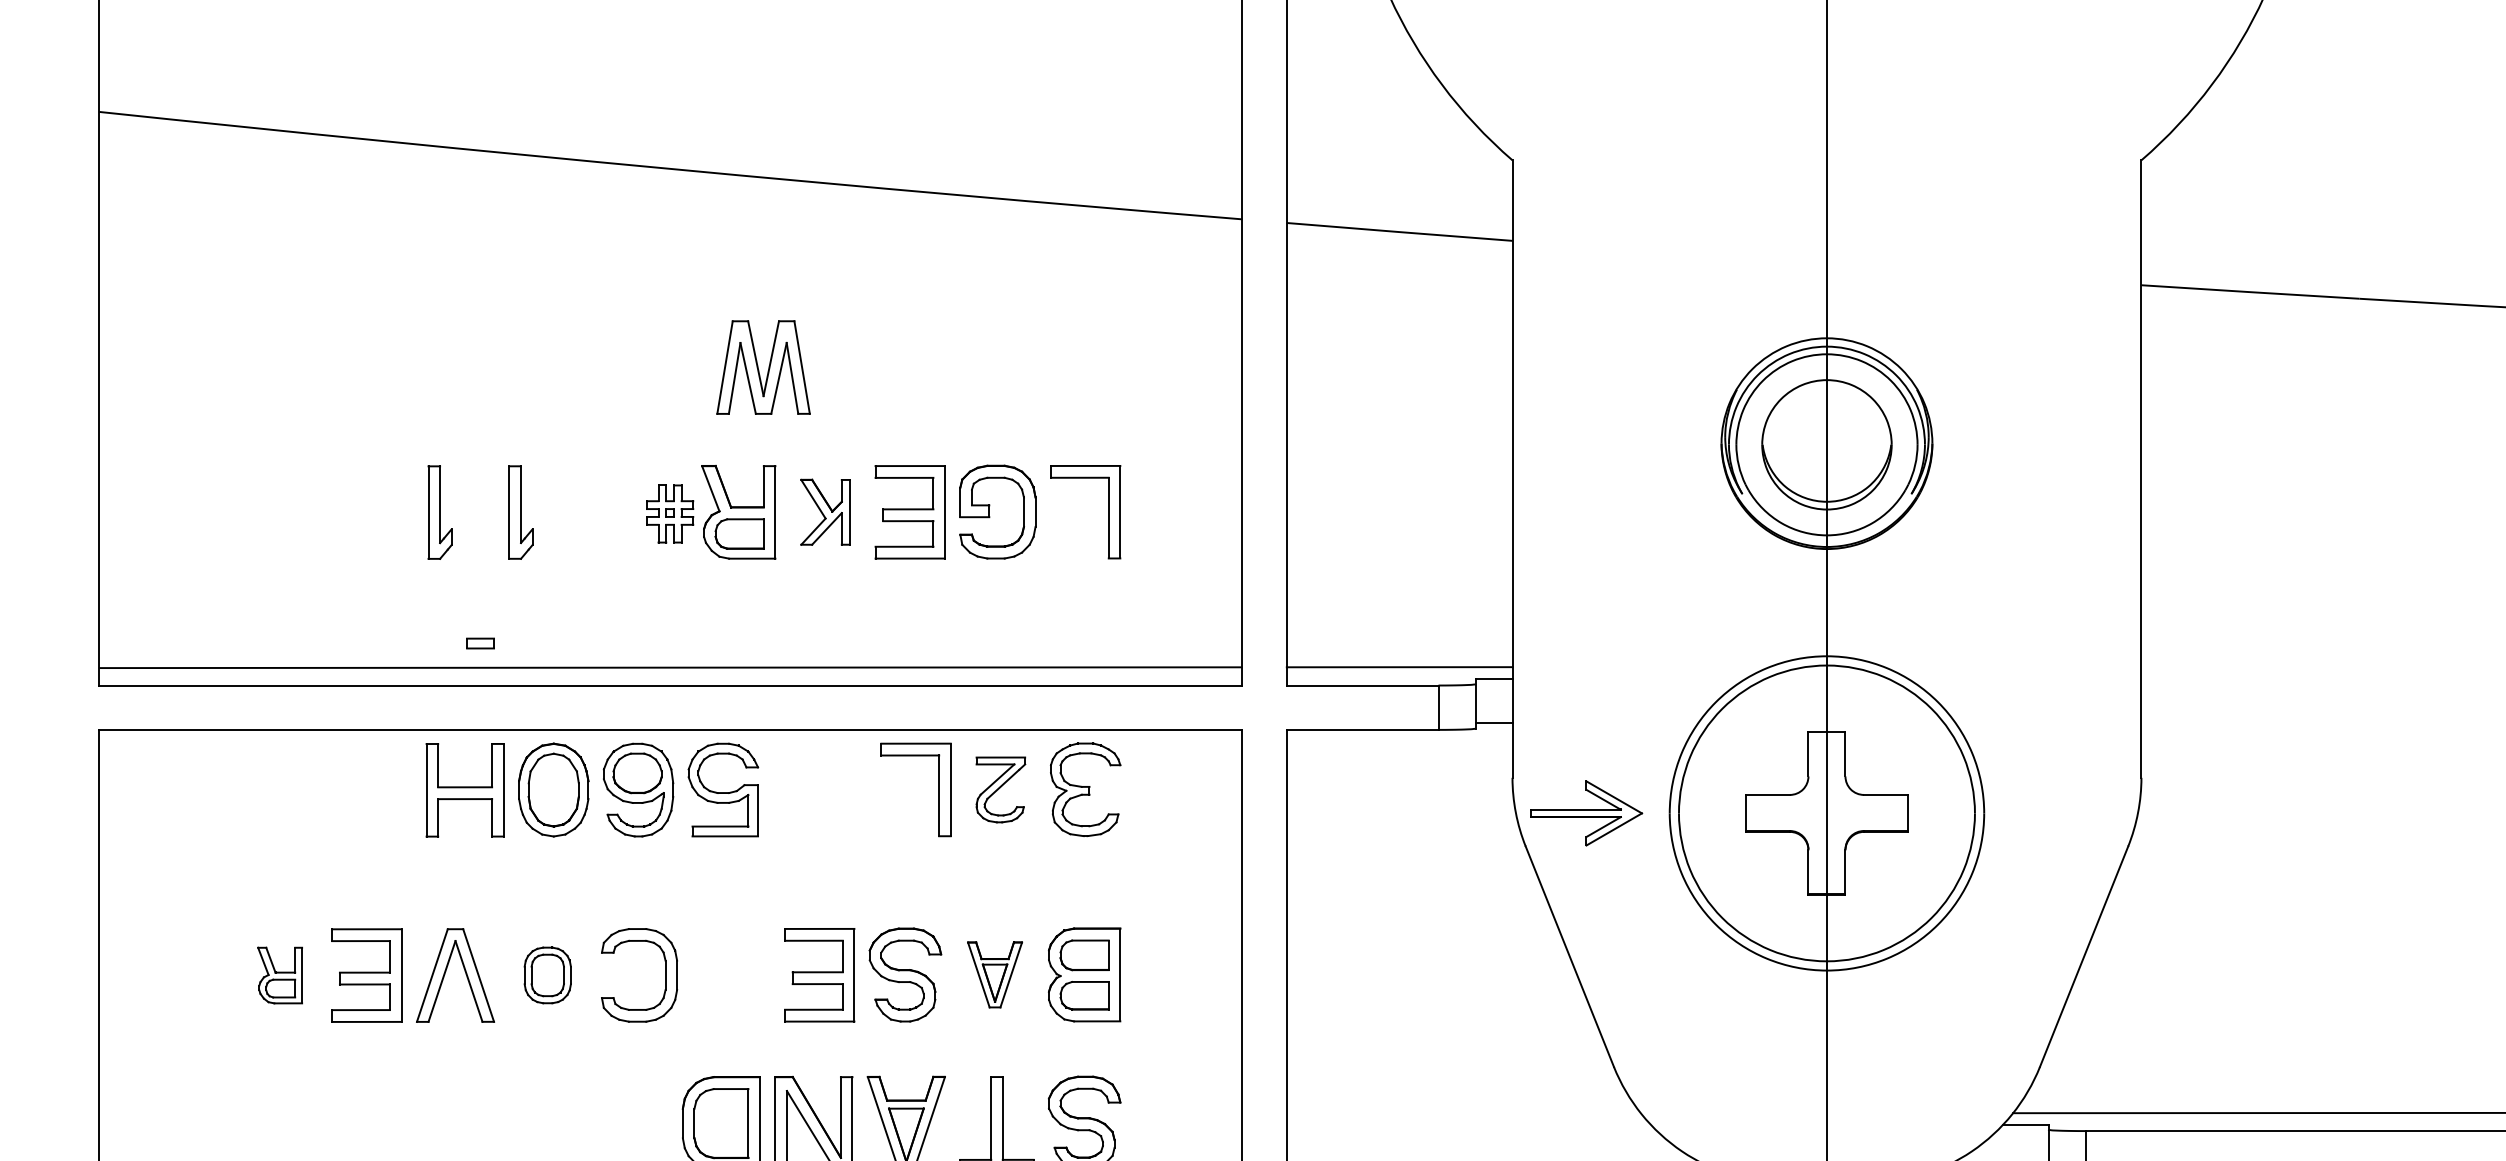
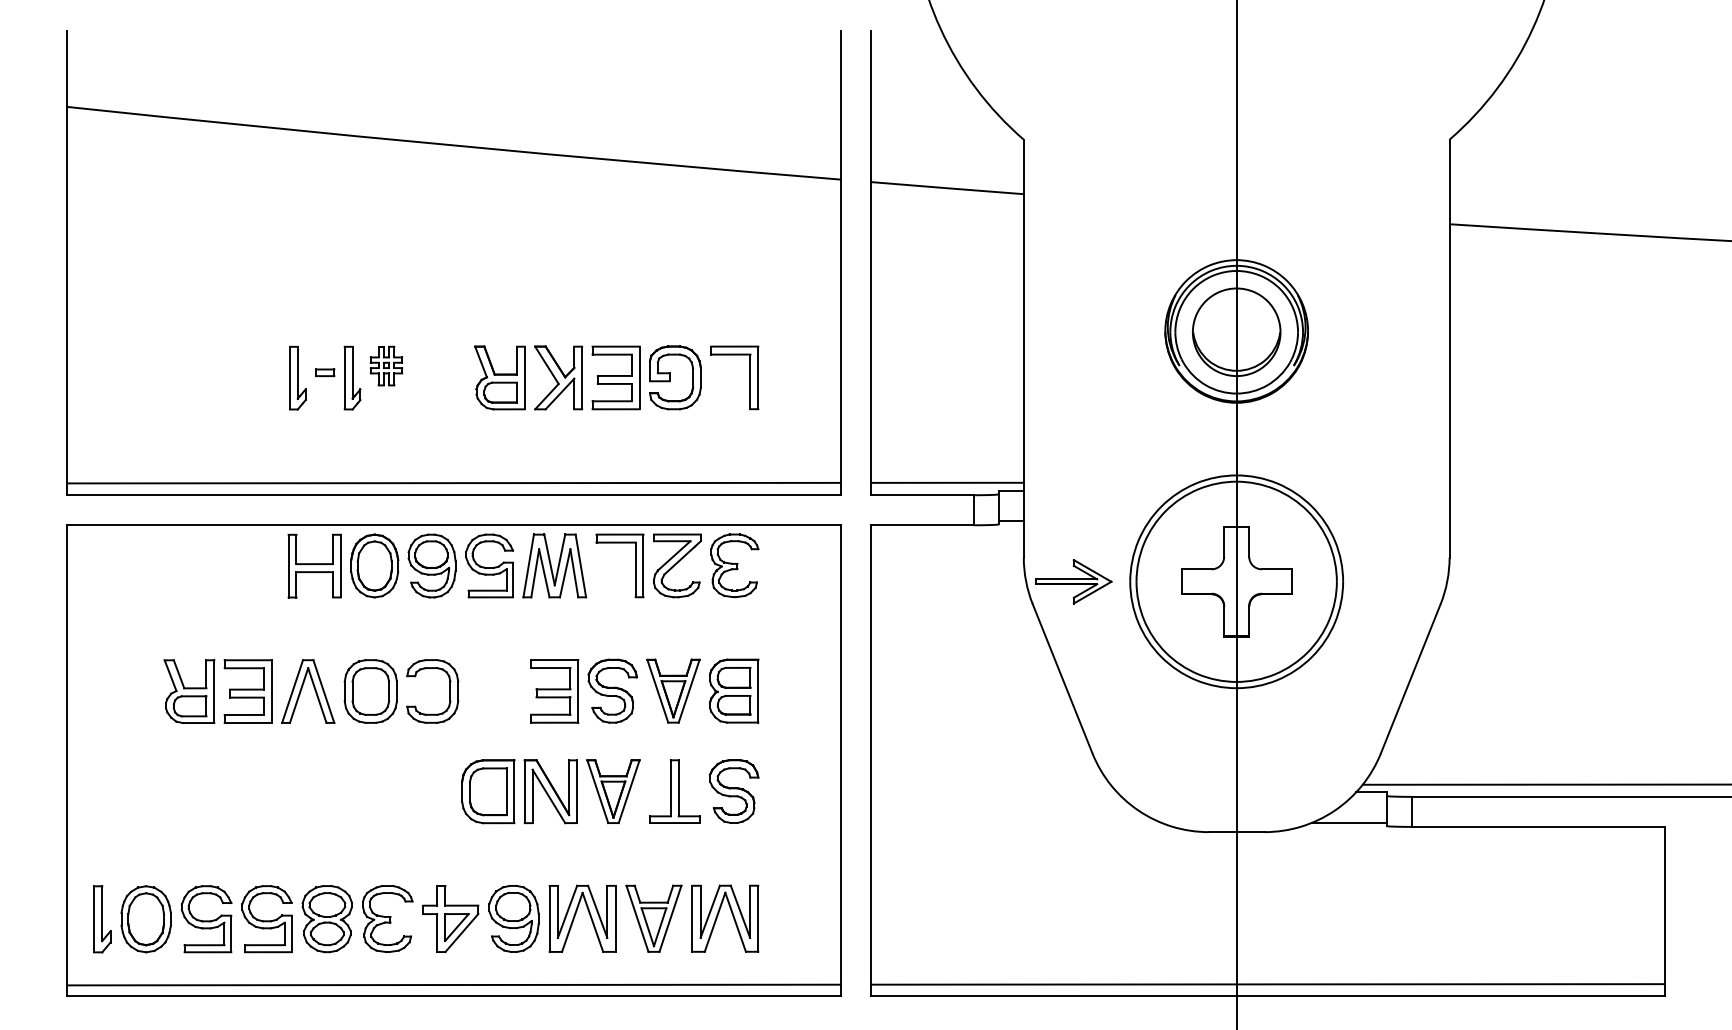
part: (763, 366) -> (554, 565), moved
part: (825, 511) -> (558, 377), size x1.43
part: (670, 513) -> (386, 365), moved
part: (481, 643) -> (325, 372), moved
part: (1000, 789) -> (677, 565), size x1.43
part: (995, 973) -> (673, 690), size x1.43
part: (280, 975) -> (189, 691), size x1.67
part: (547, 975) -> (370, 691), size x1.67

